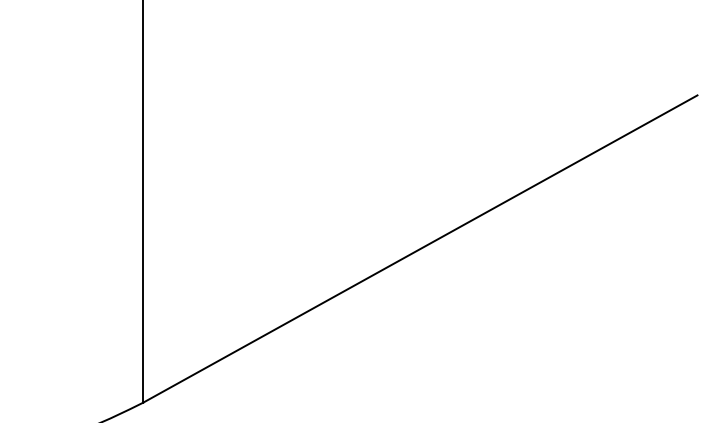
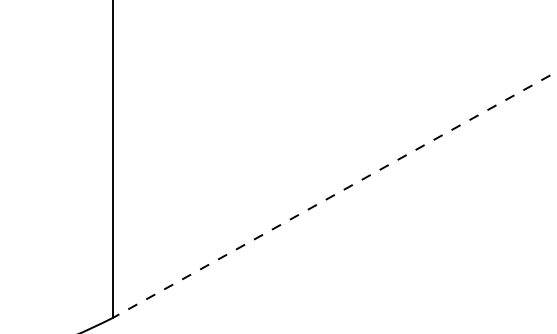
line: (420, 248) -> (331, 196), solid -> dashed

